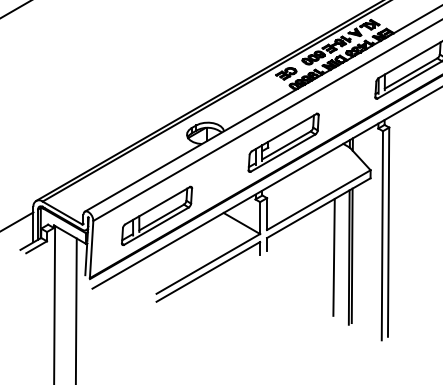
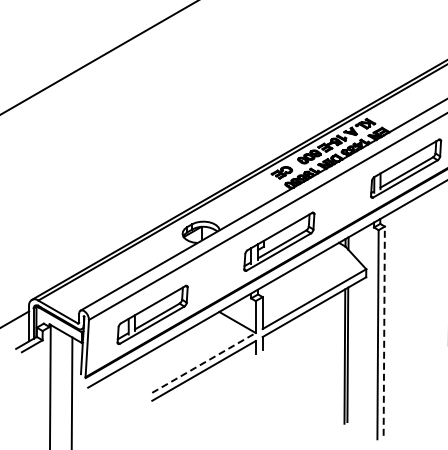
line: (388, 232) -> (384, 331), solid -> dashed
line: (333, 256) -> (329, 355), removed
line: (208, 263) -> (204, 362), solid -> dashed

